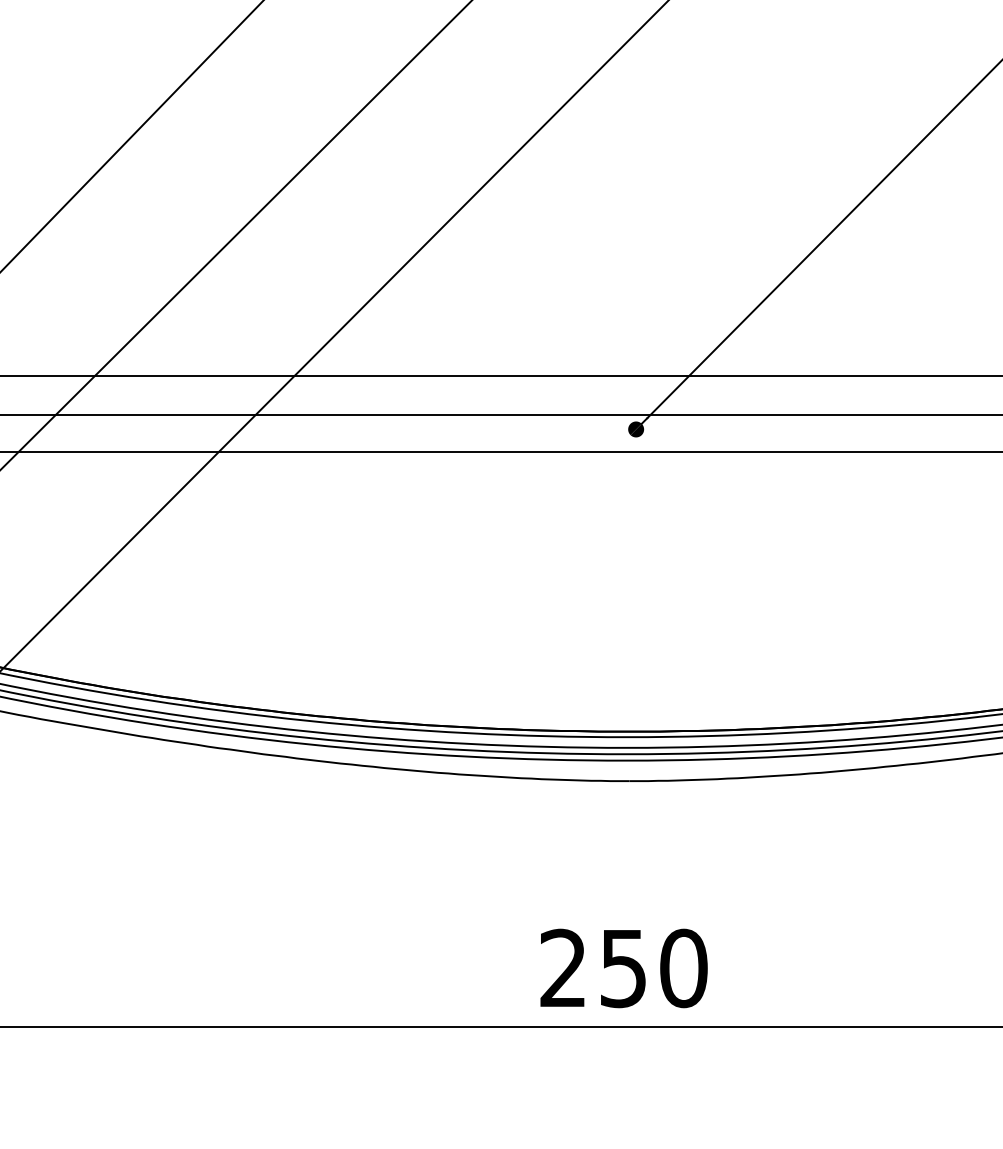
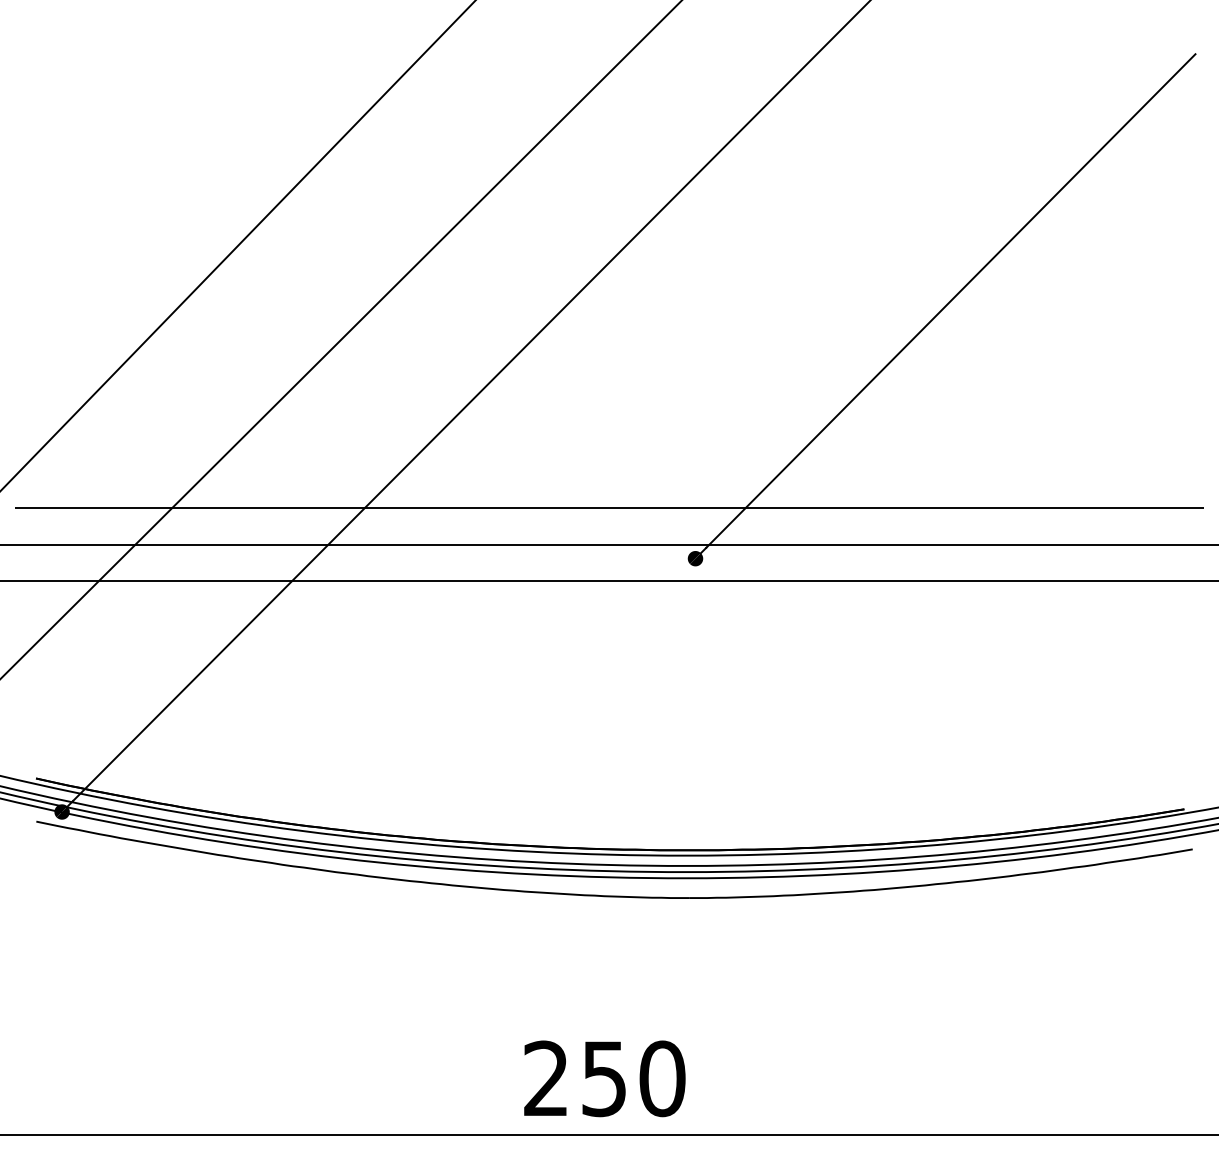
text: (623, 968) -> (604, 1078), moved

